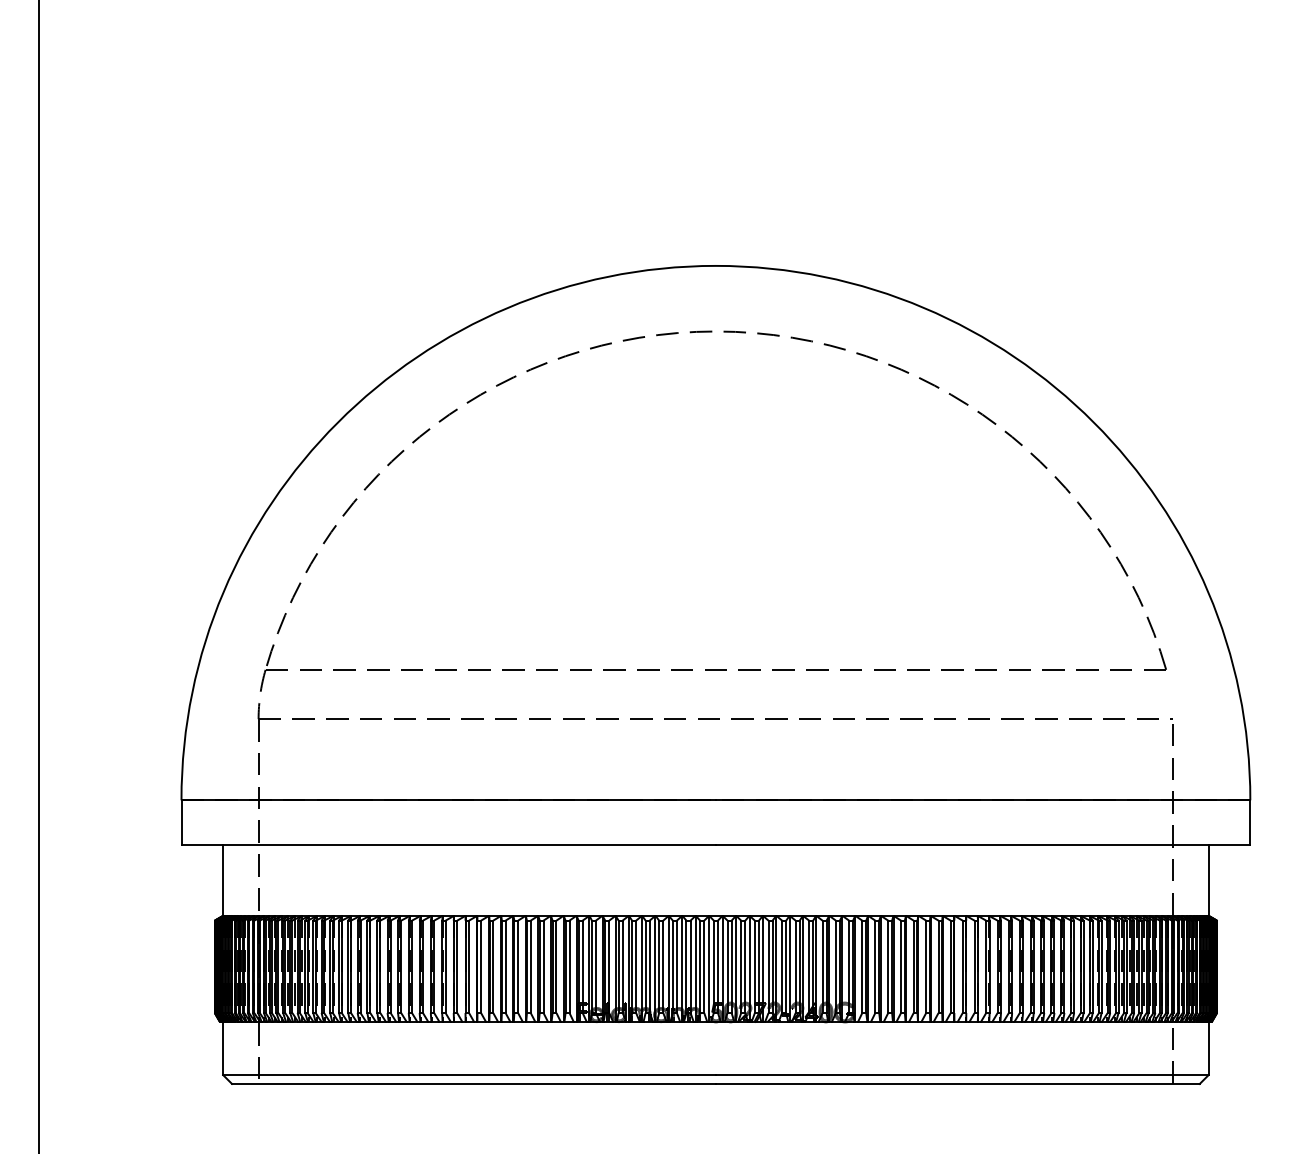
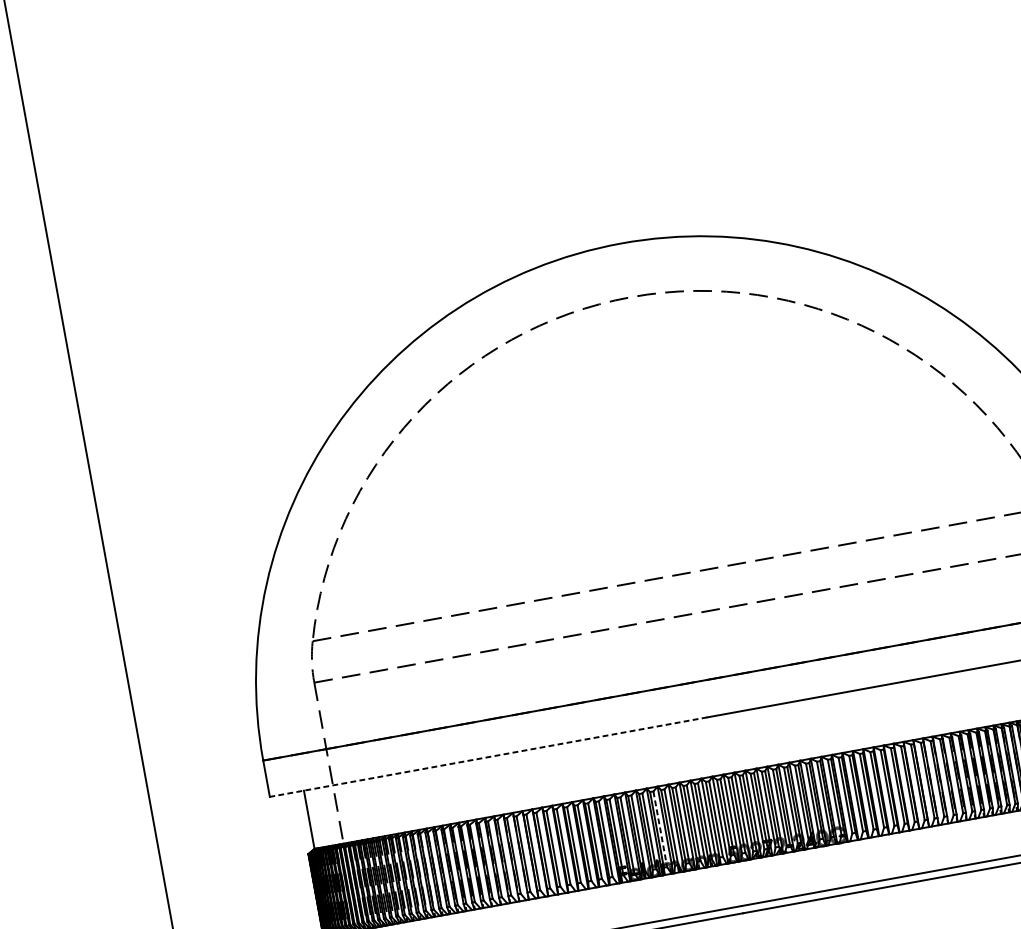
line: (448, 844) -> (488, 757), solid -> dashed
line: (636, 967) -> (660, 829), solid -> dashed

